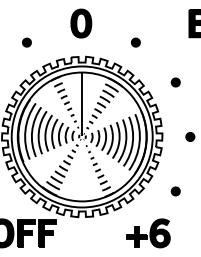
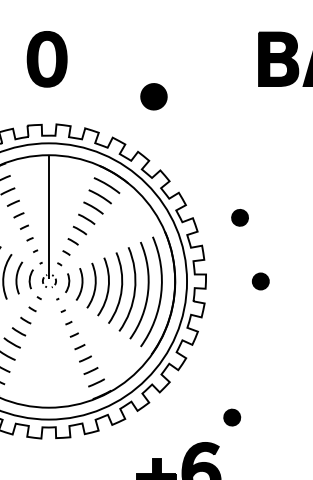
part: (135, 42) -> (153, 96), size x1.6
part: (175, 82) -> (239, 217), moved
part: (175, 191) -> (231, 417), moved

